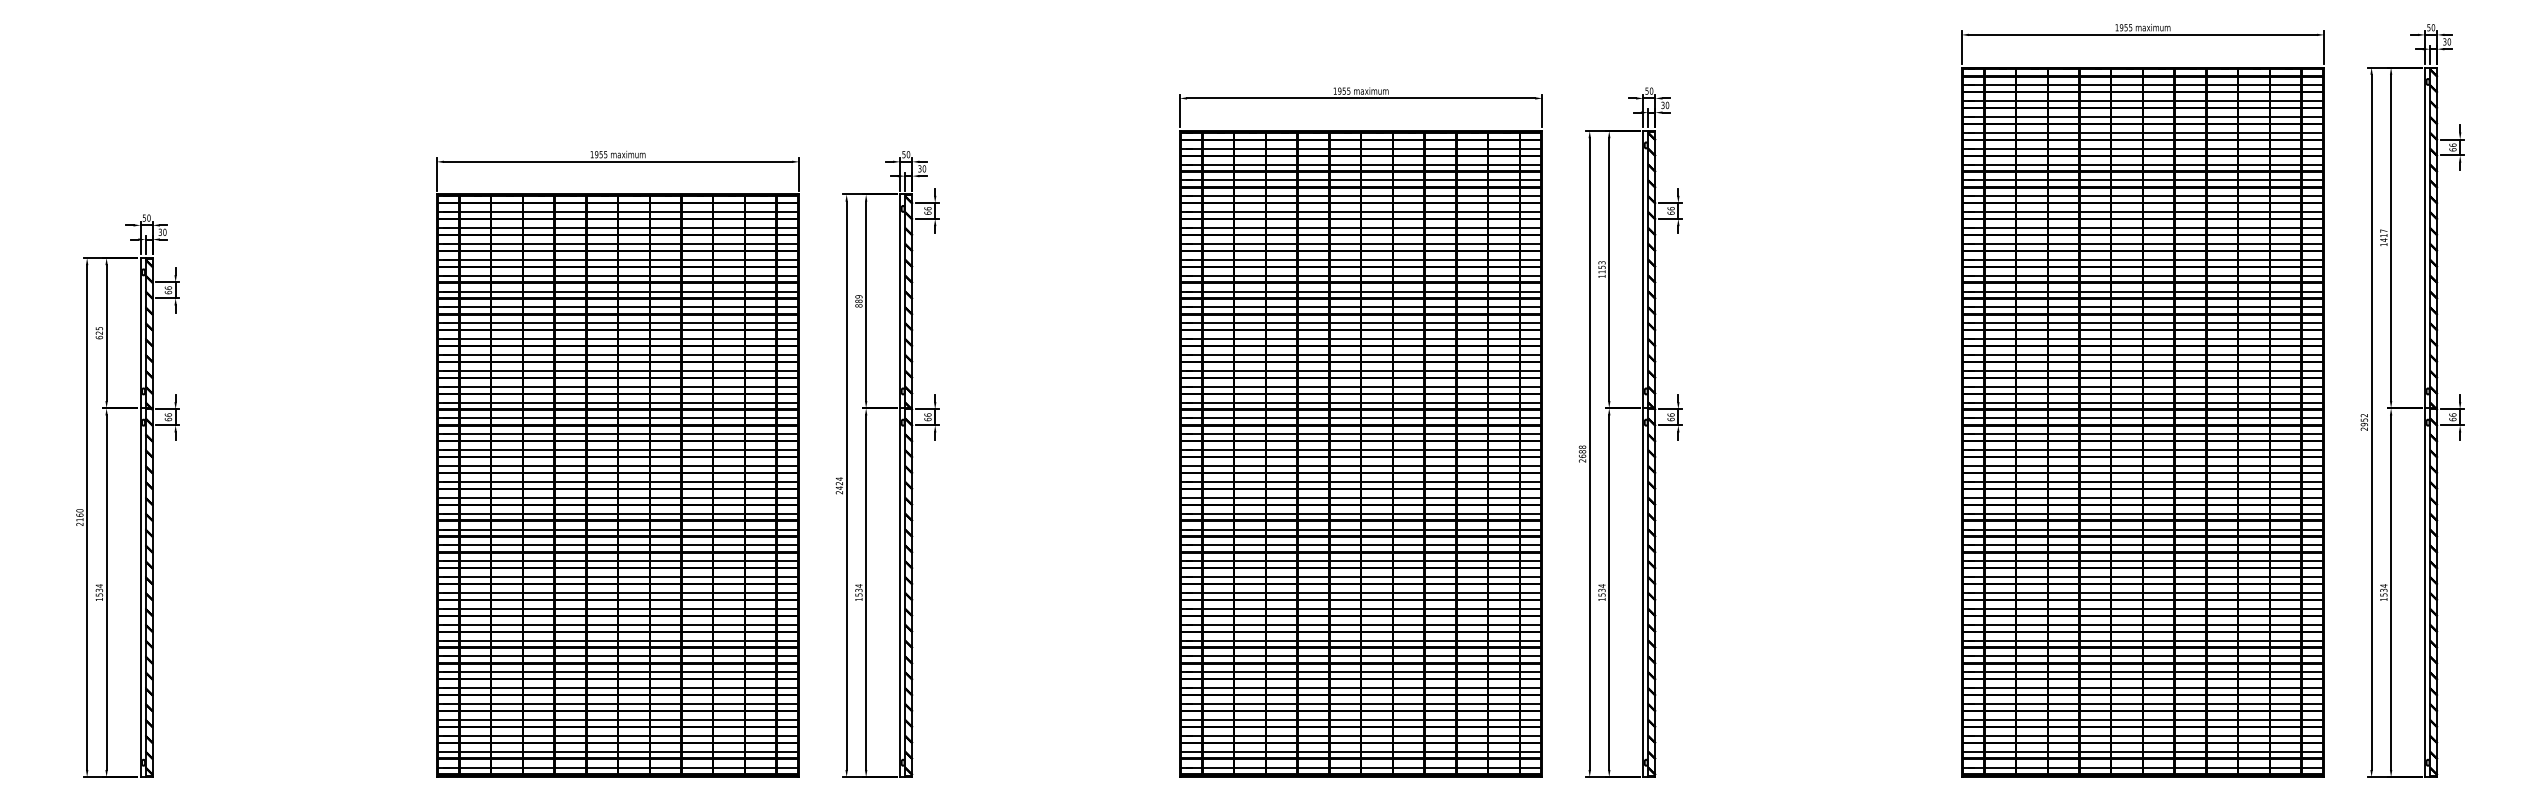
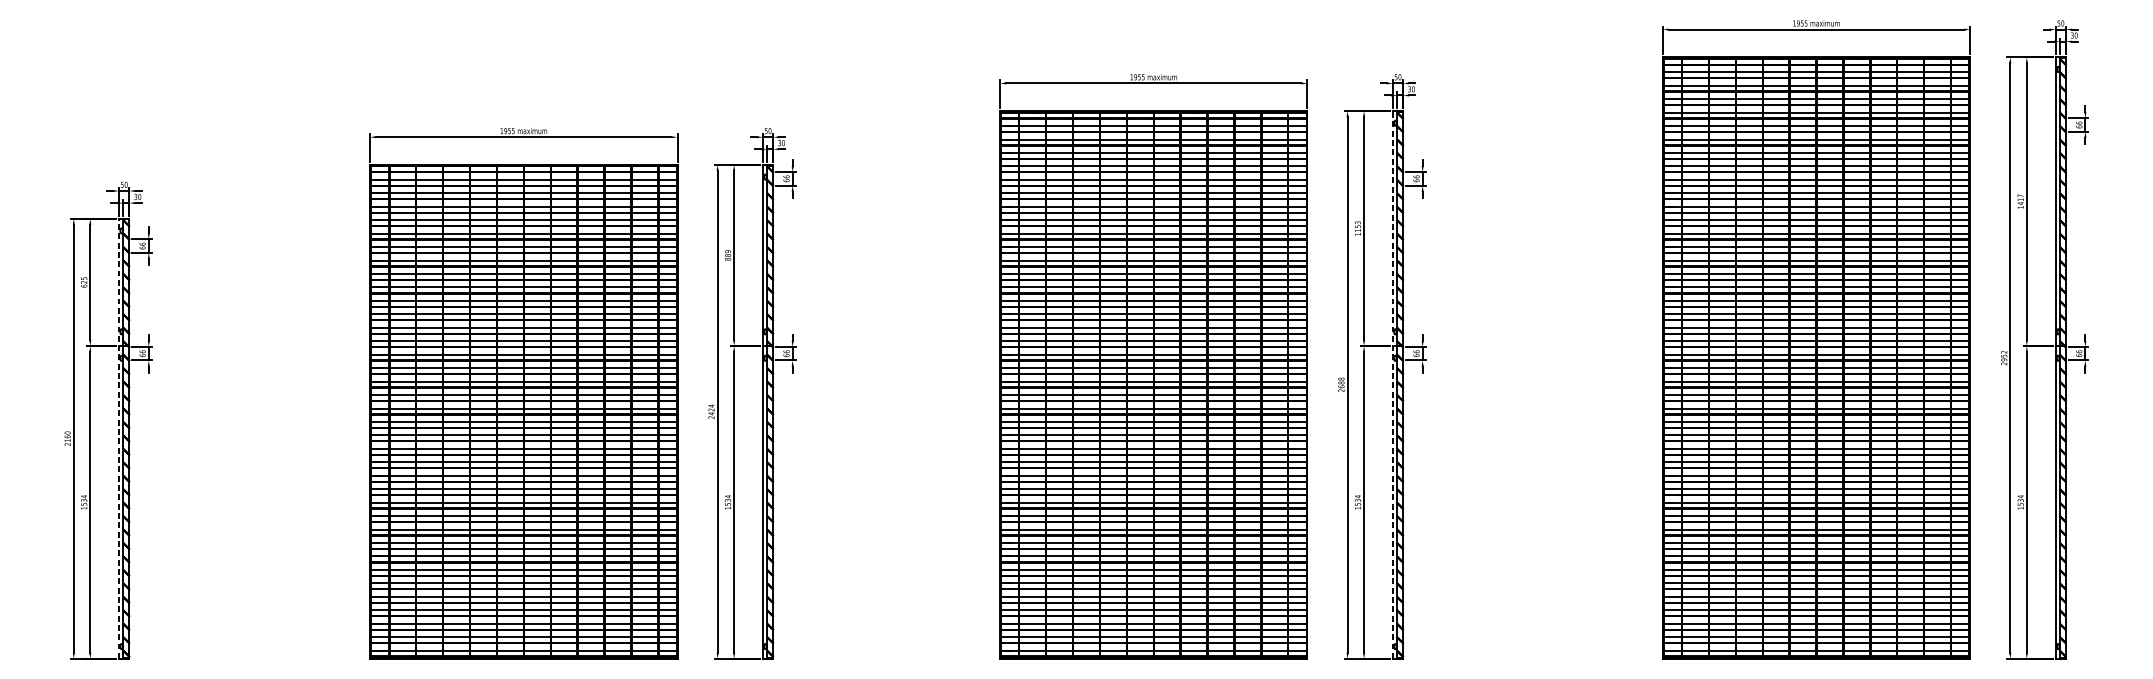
line: (1643, 453) -> (1393, 384), solid -> dashed
line: (140, 517) -> (119, 438), solid -> dashed

